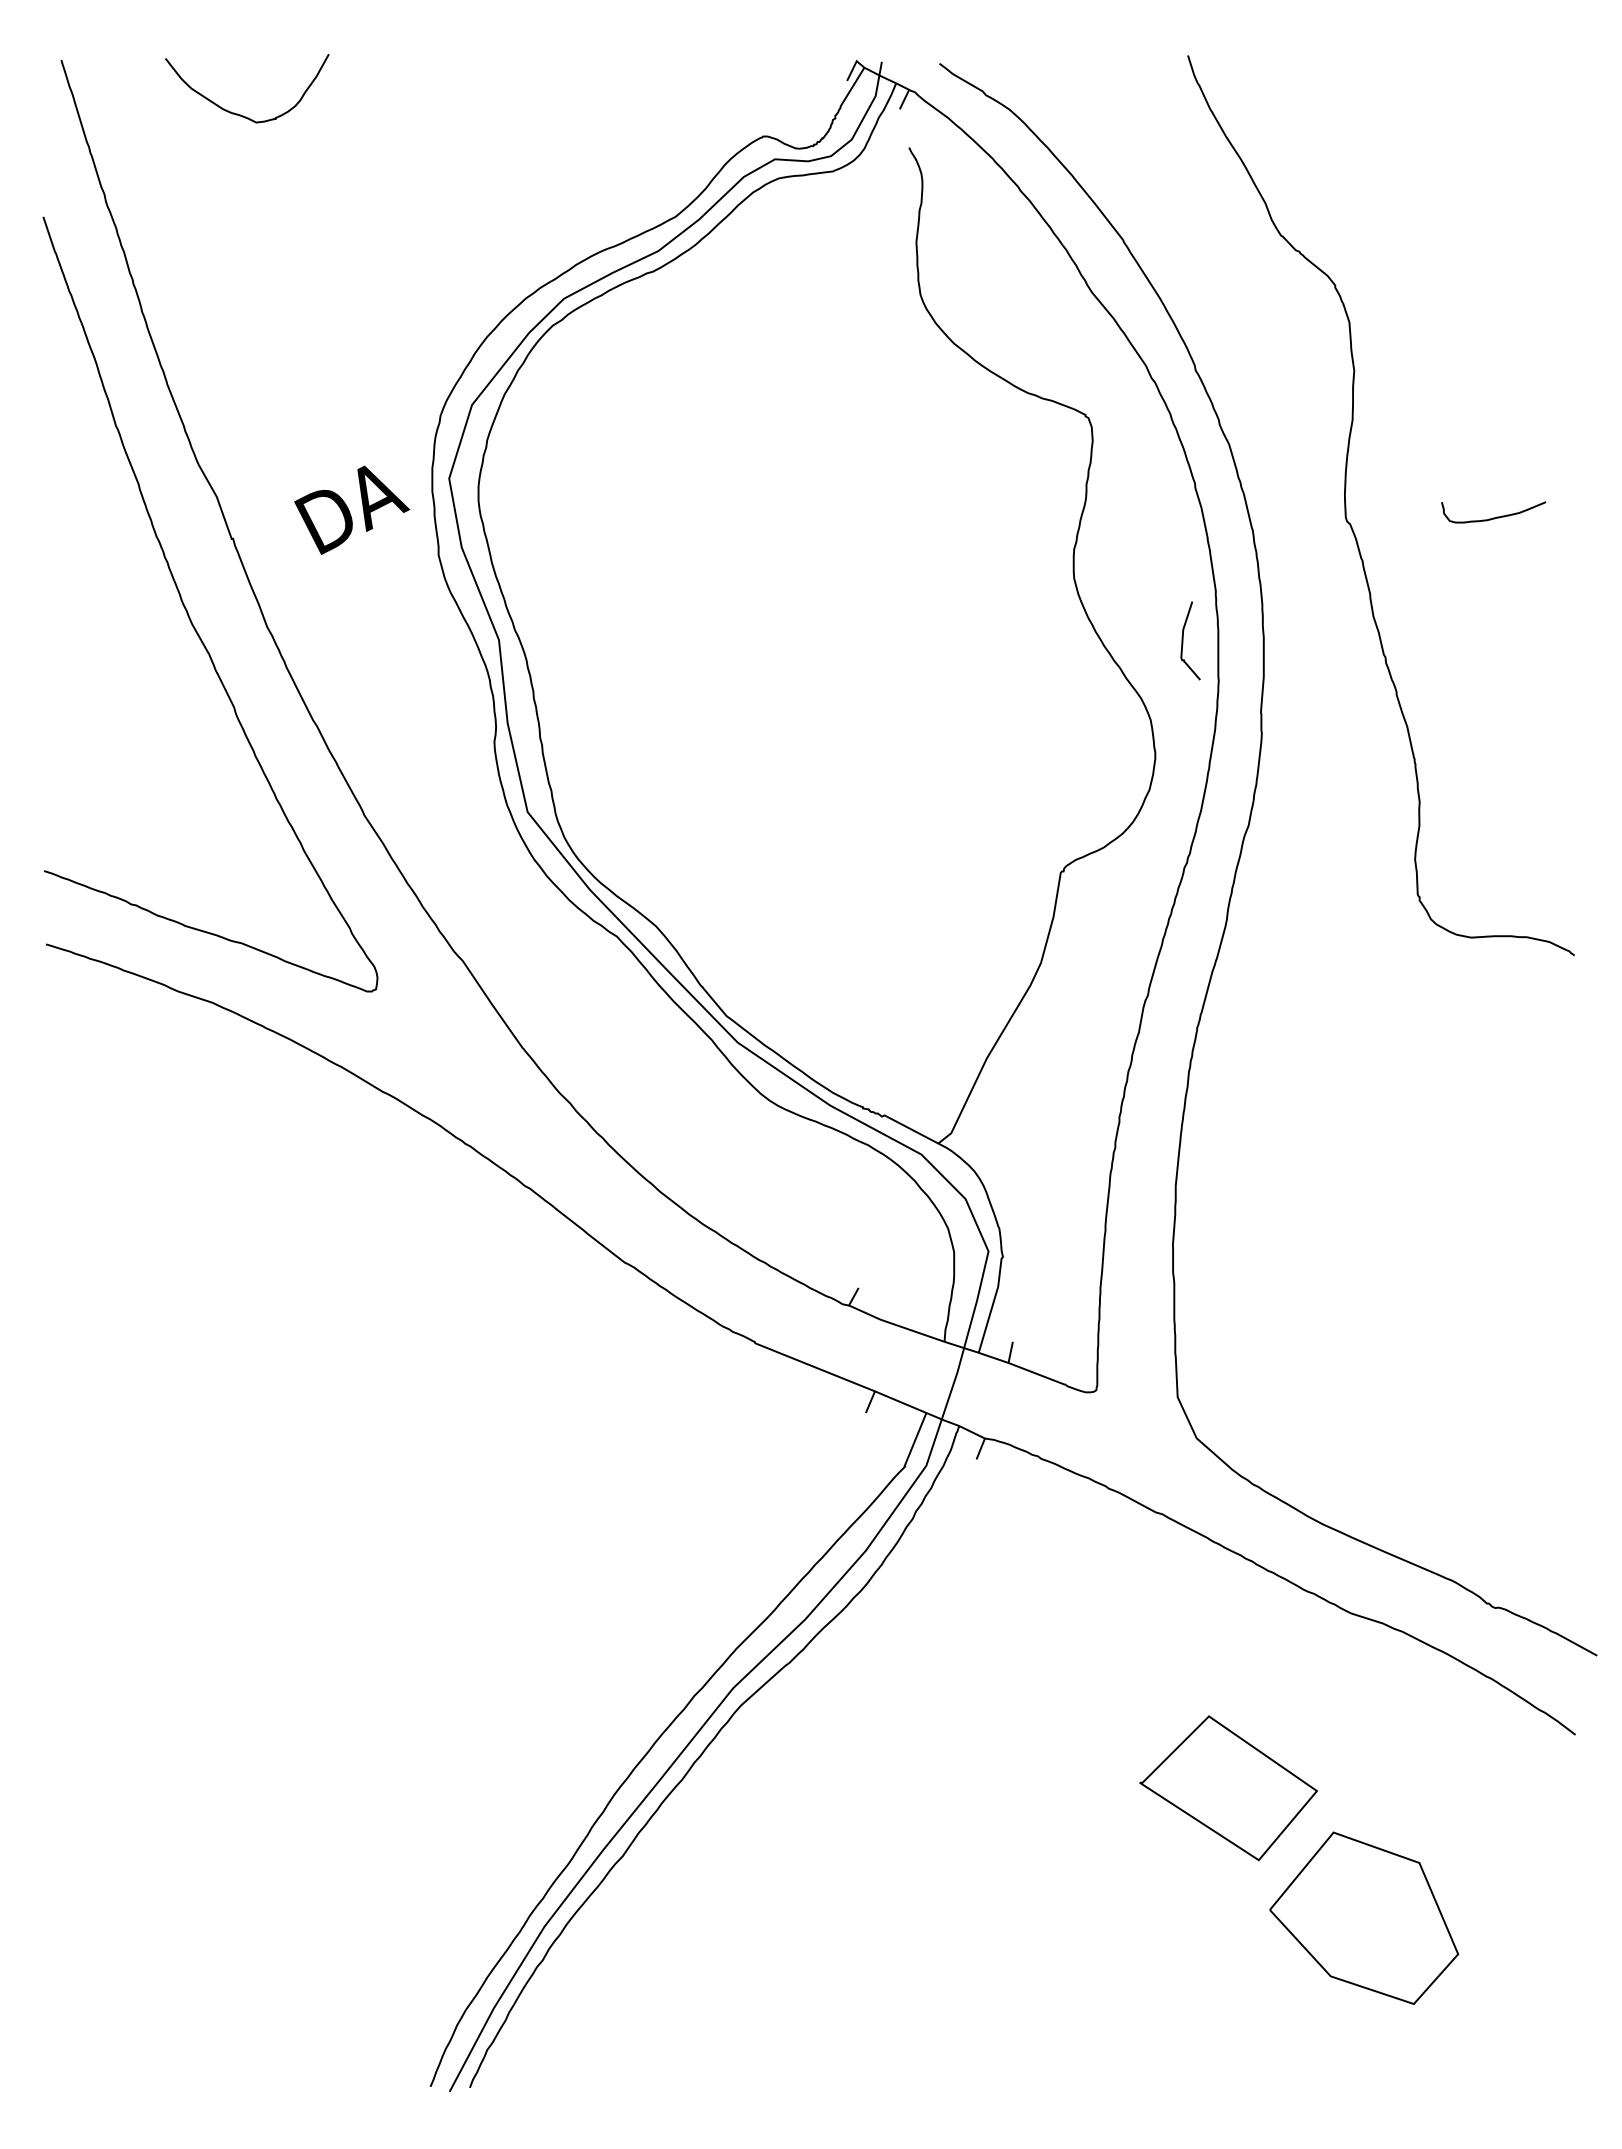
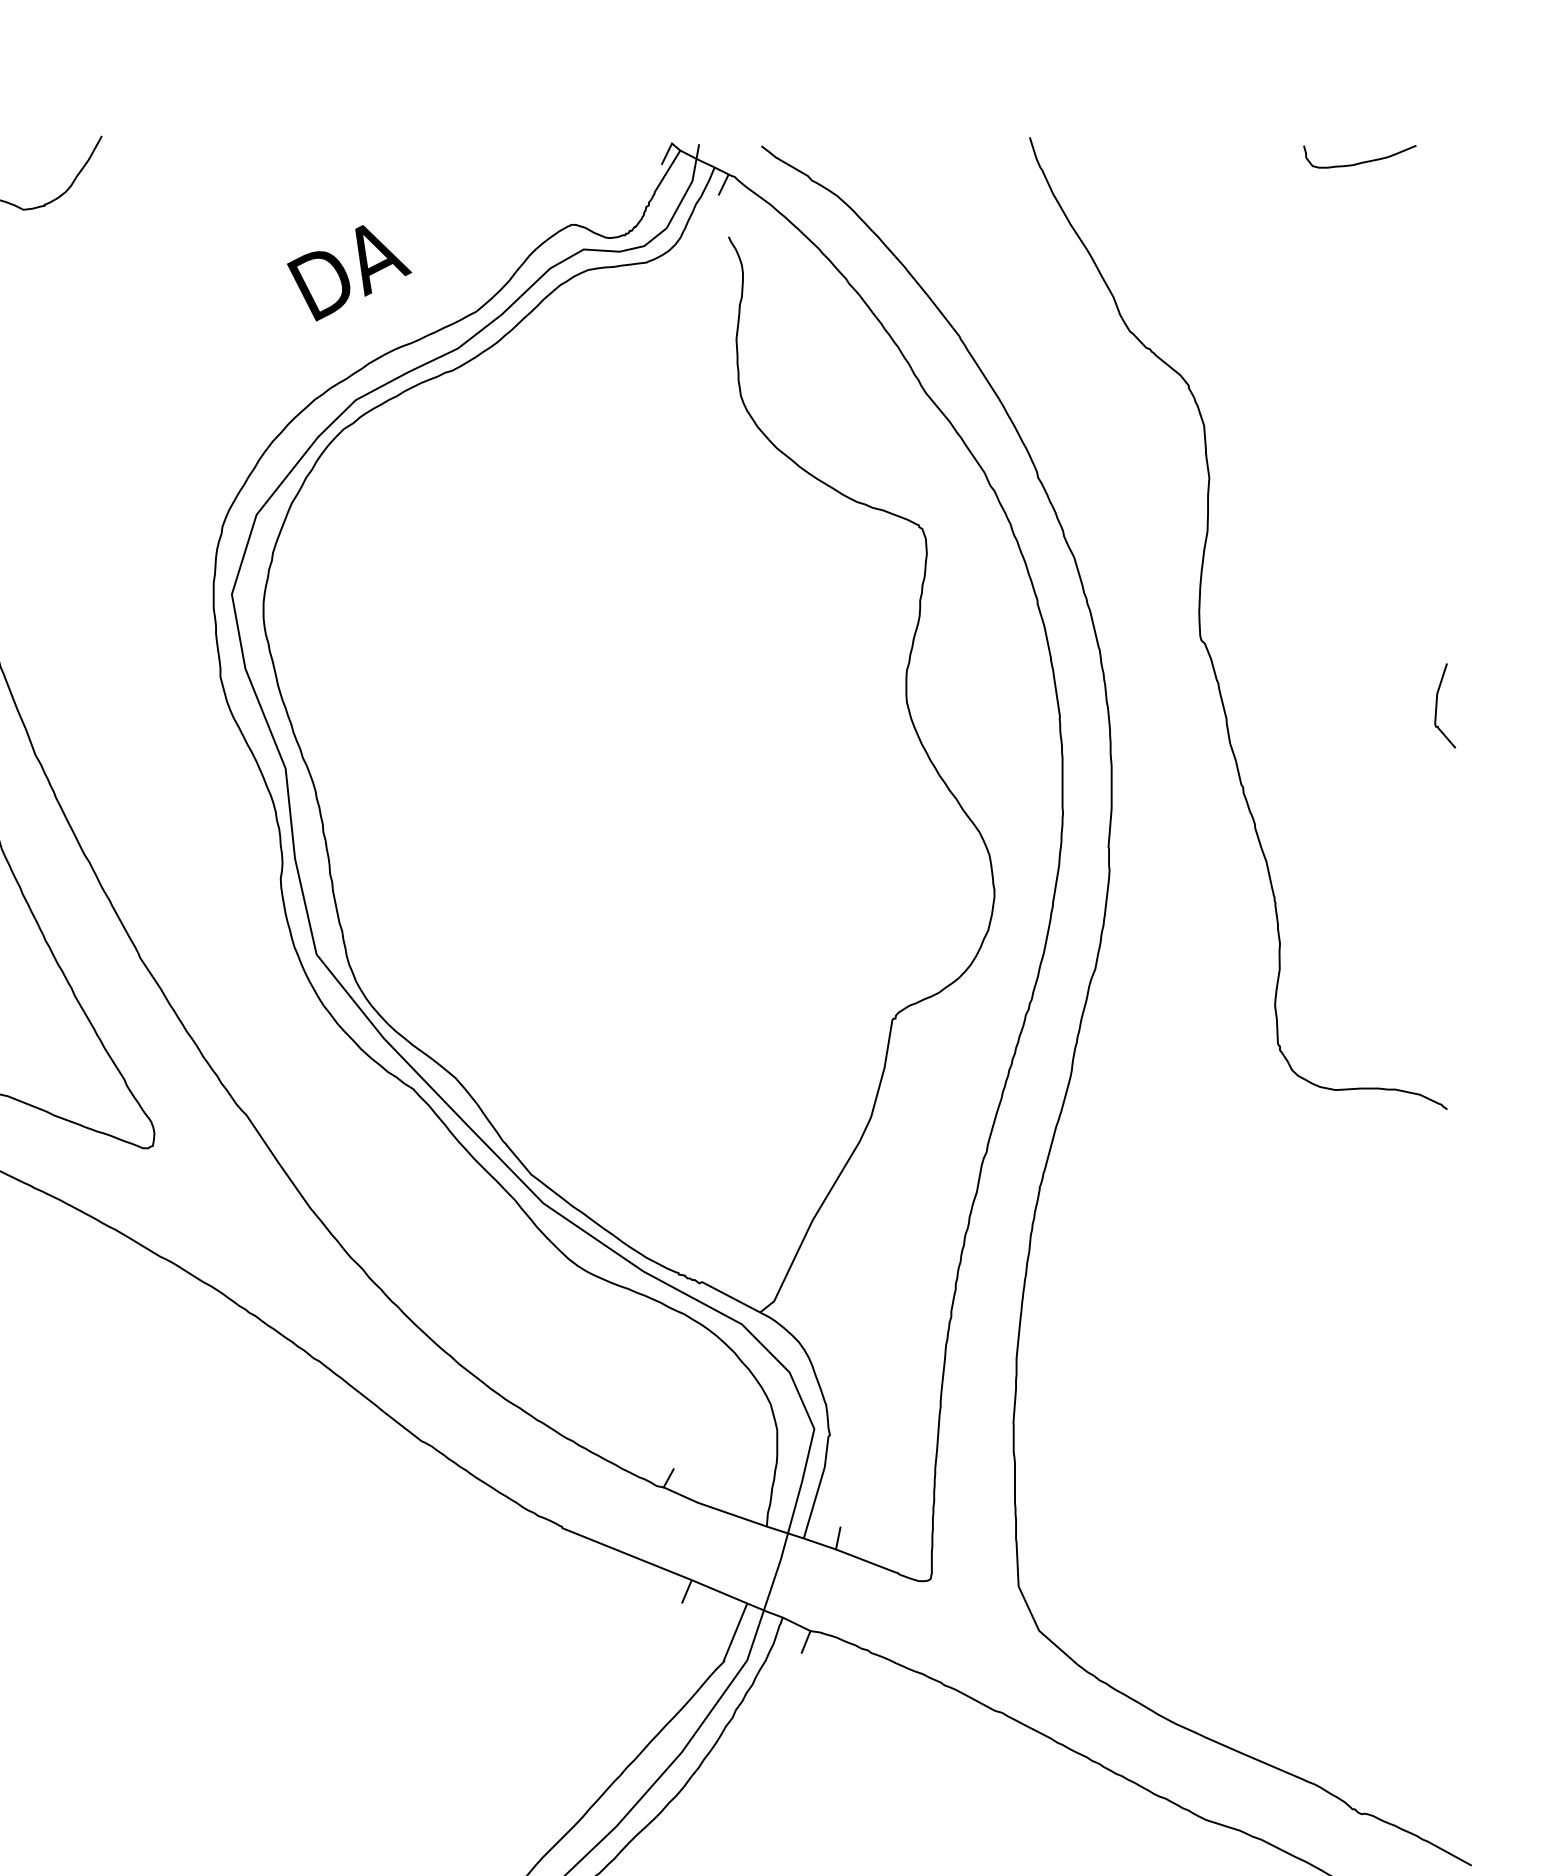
text: (352, 509) -> (349, 272), moved
curve: (1493, 517) -> (1359, 162), moved
curve: (1183, 640) -> (1437, 705), moved

